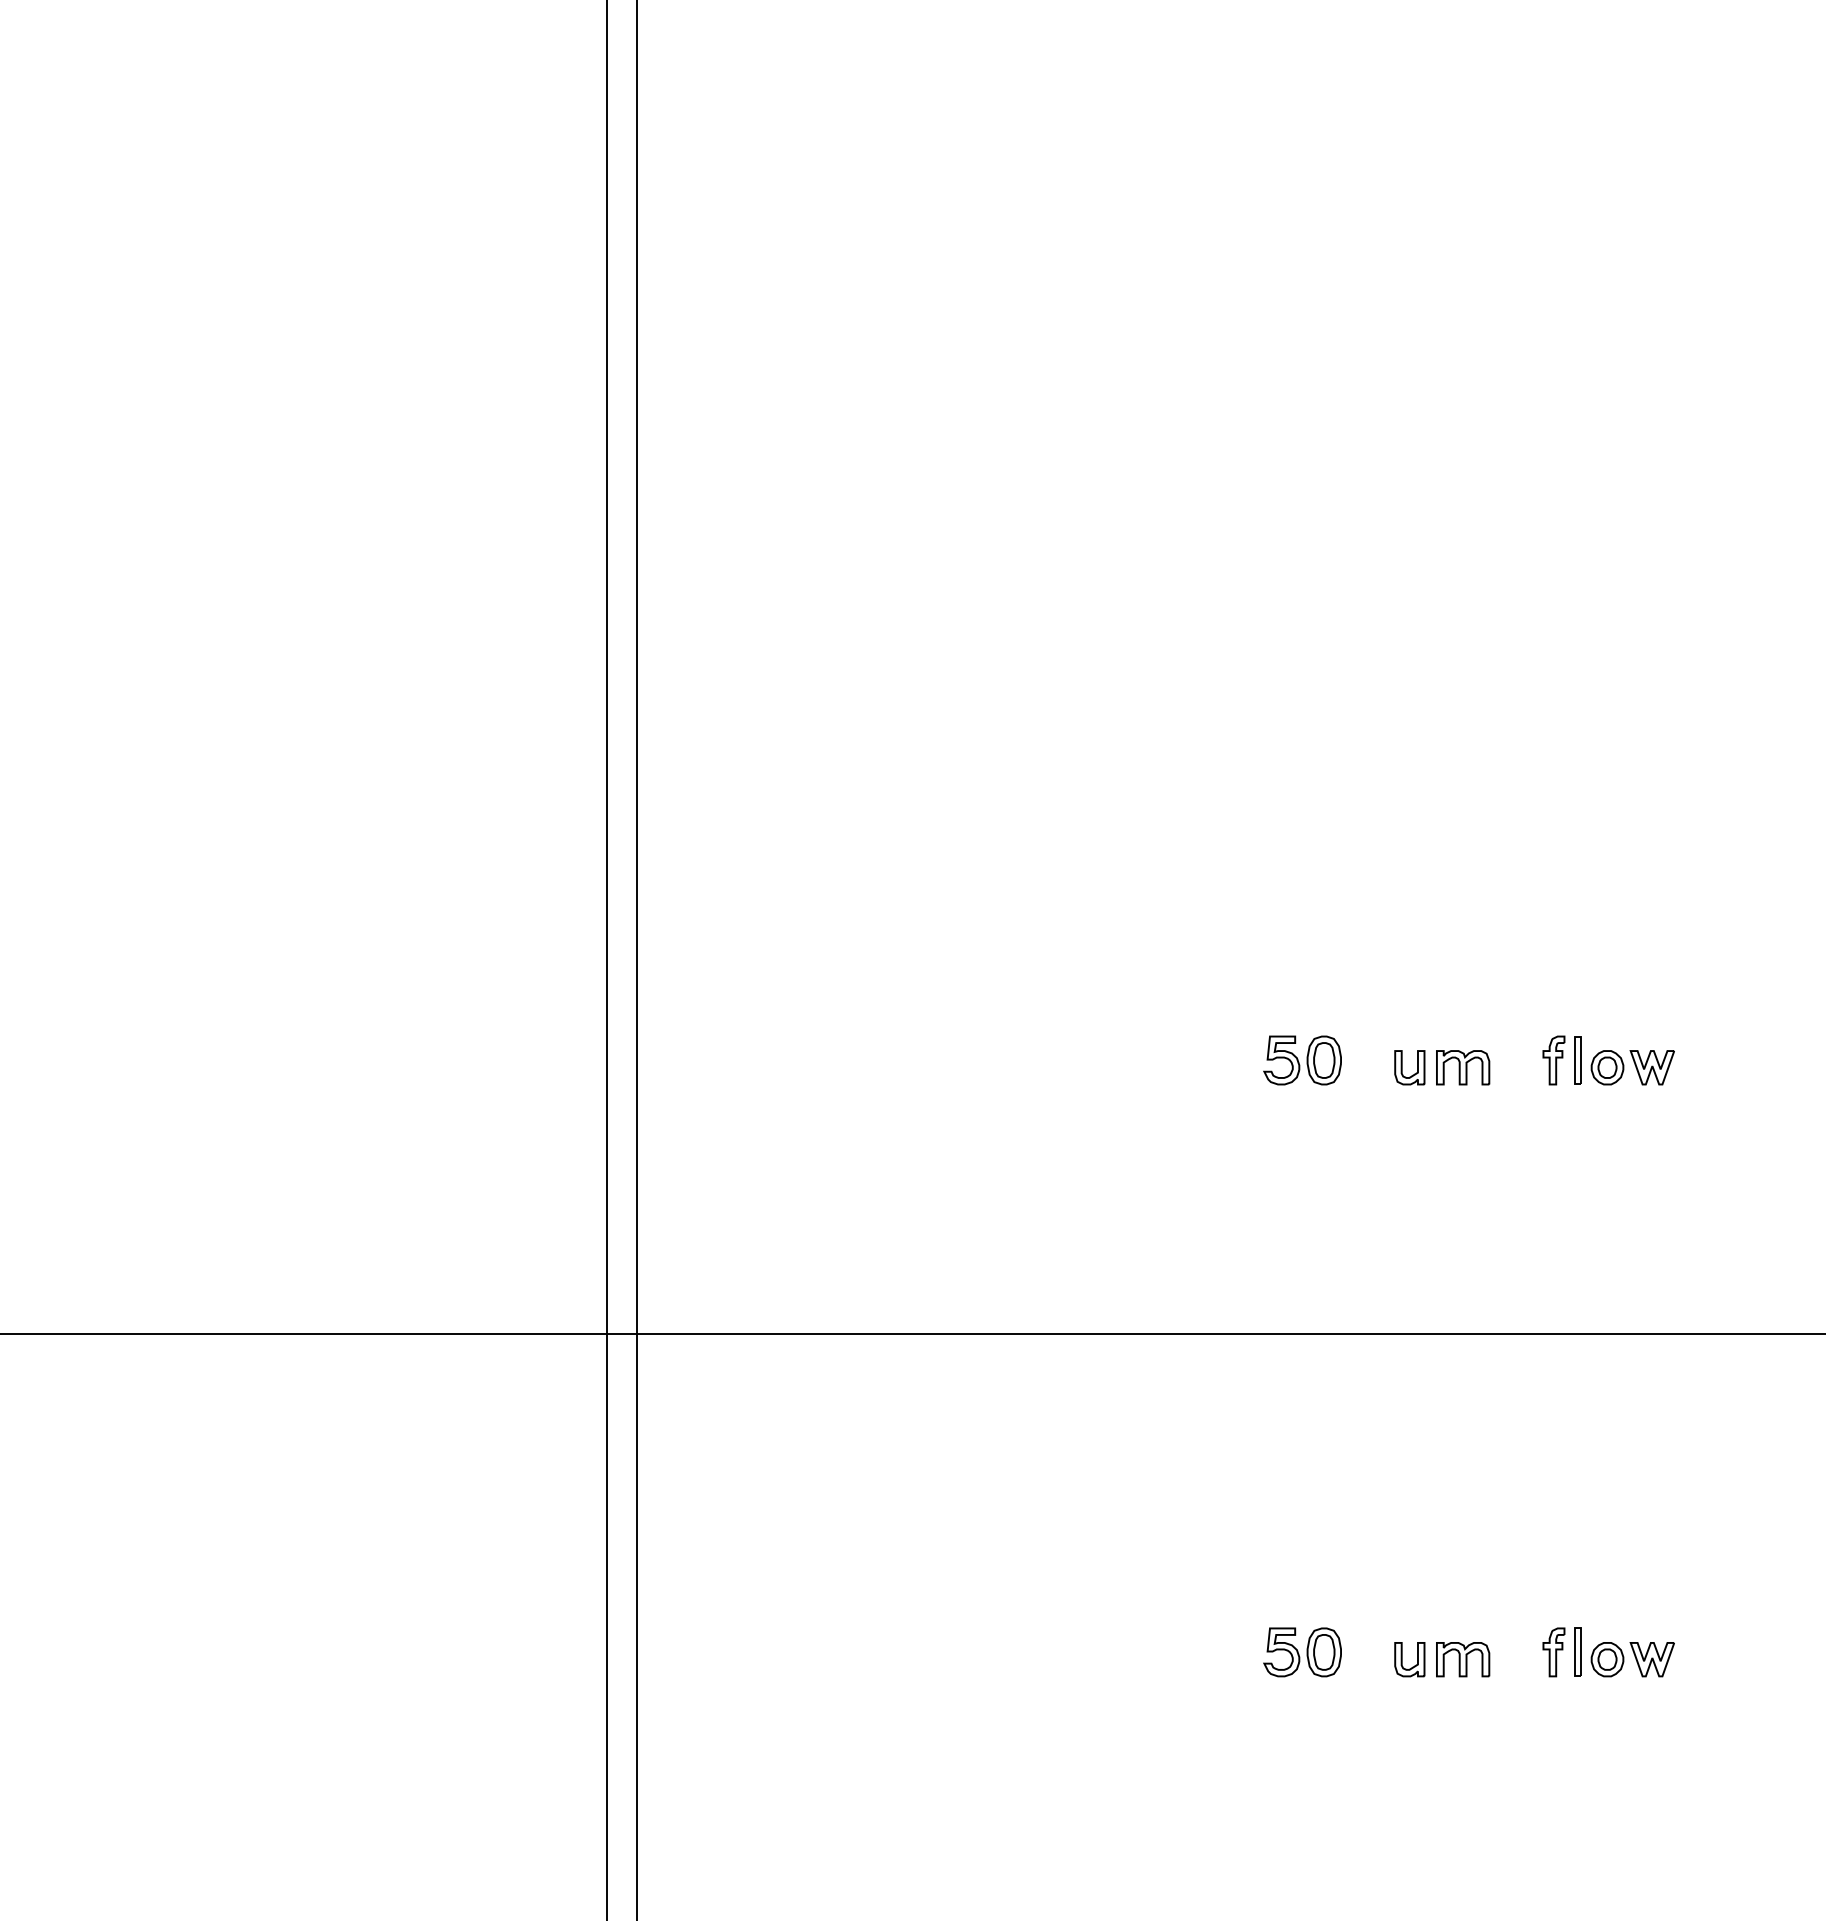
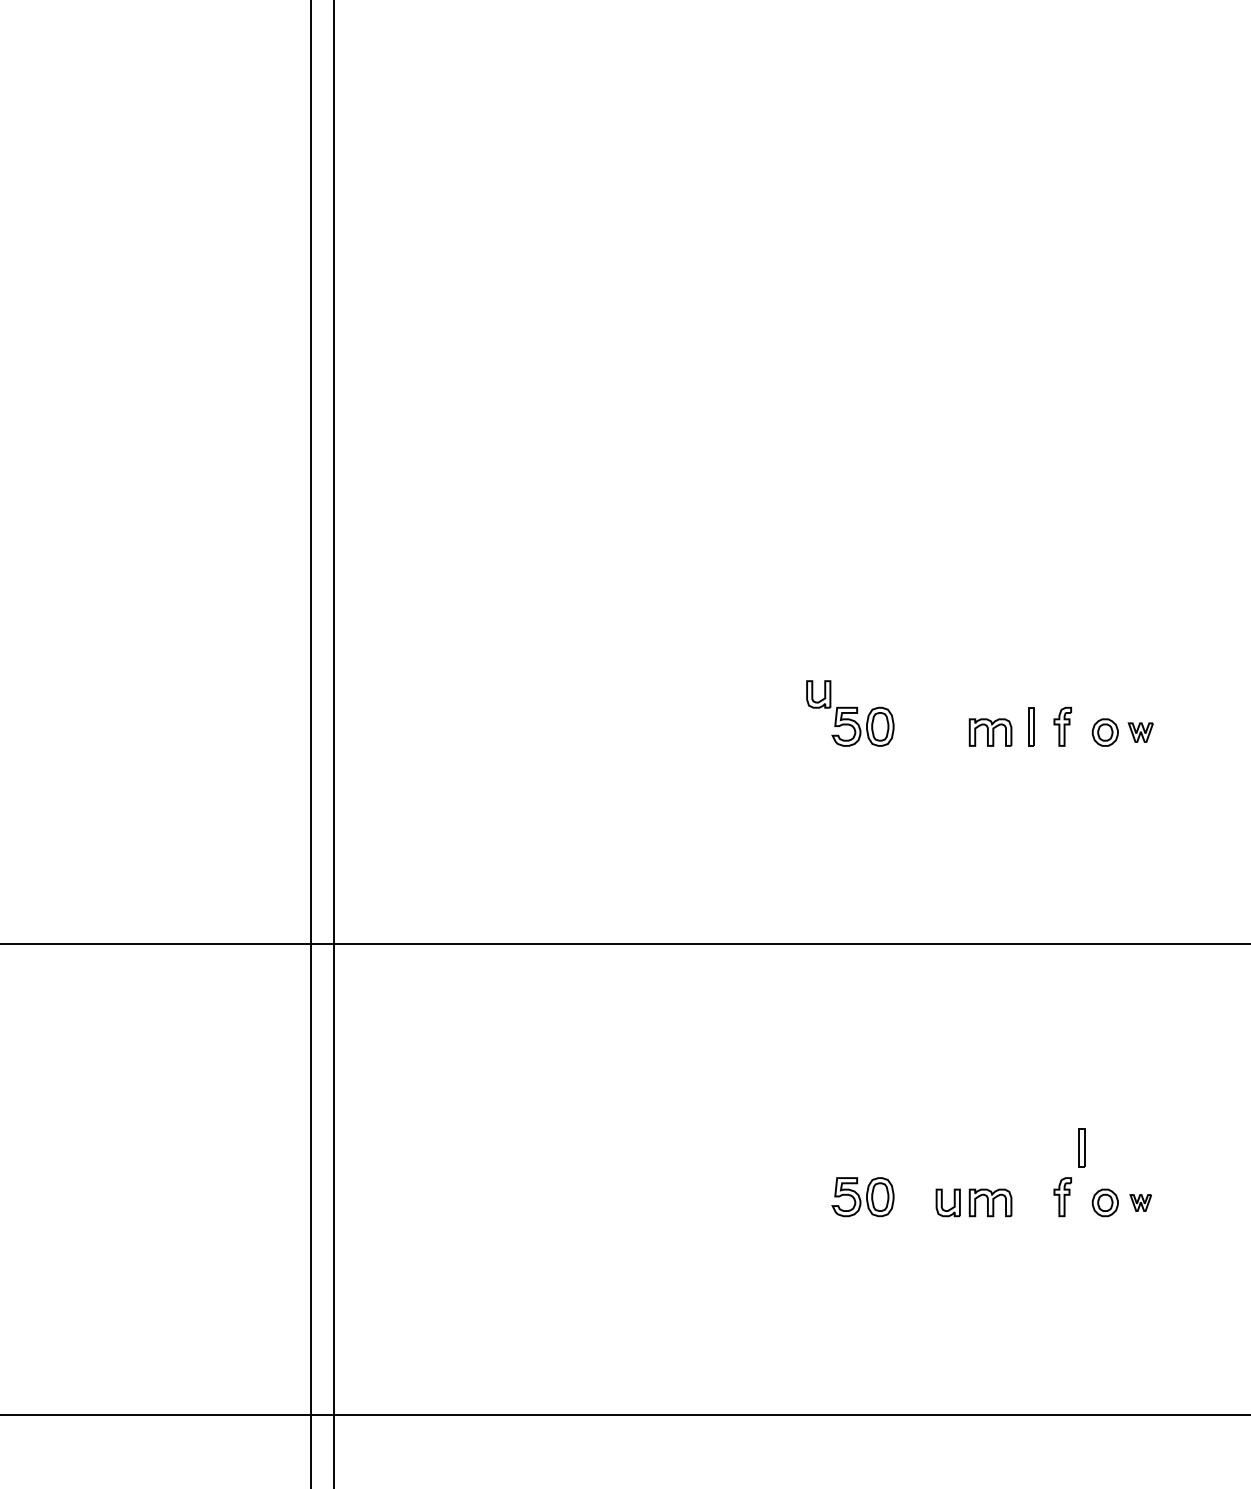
part: (1577, 1060) -> (1030, 726), moved
part: (1402, 1067) -> (812, 694), moved
part: (1651, 1067) -> (1140, 732), size x0.7
part: (1577, 1651) -> (1081, 1147), moved
part: (1651, 1659) -> (1140, 1202), size x0.6

